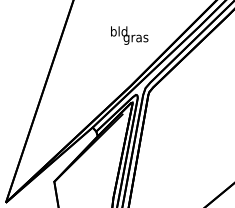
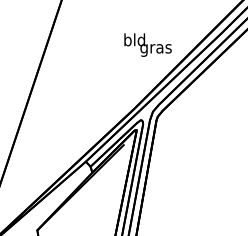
text: (129, 35) -> (147, 44), moved

